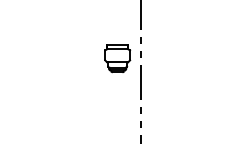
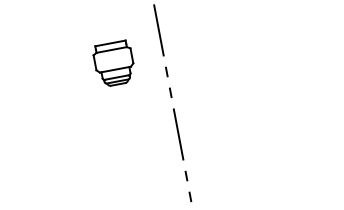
part: (117, 58) -> (114, 63), moved

